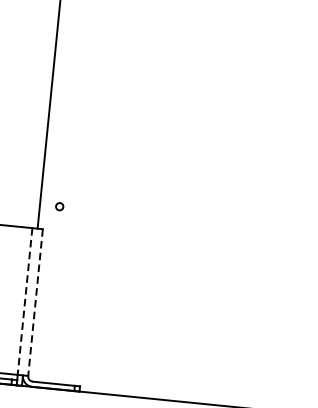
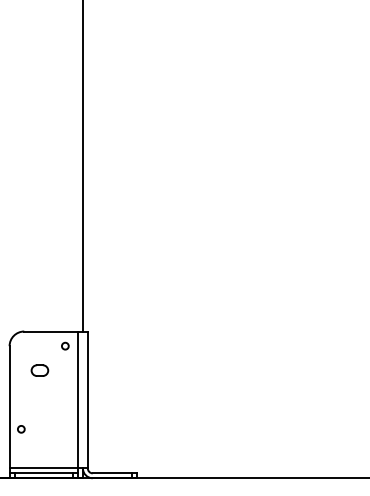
circle: (59, 205) -> (65, 345), moved
line: (25, 302) -> (78, 400), dashed -> solid
line: (35, 303) -> (87, 400), dashed -> solid

